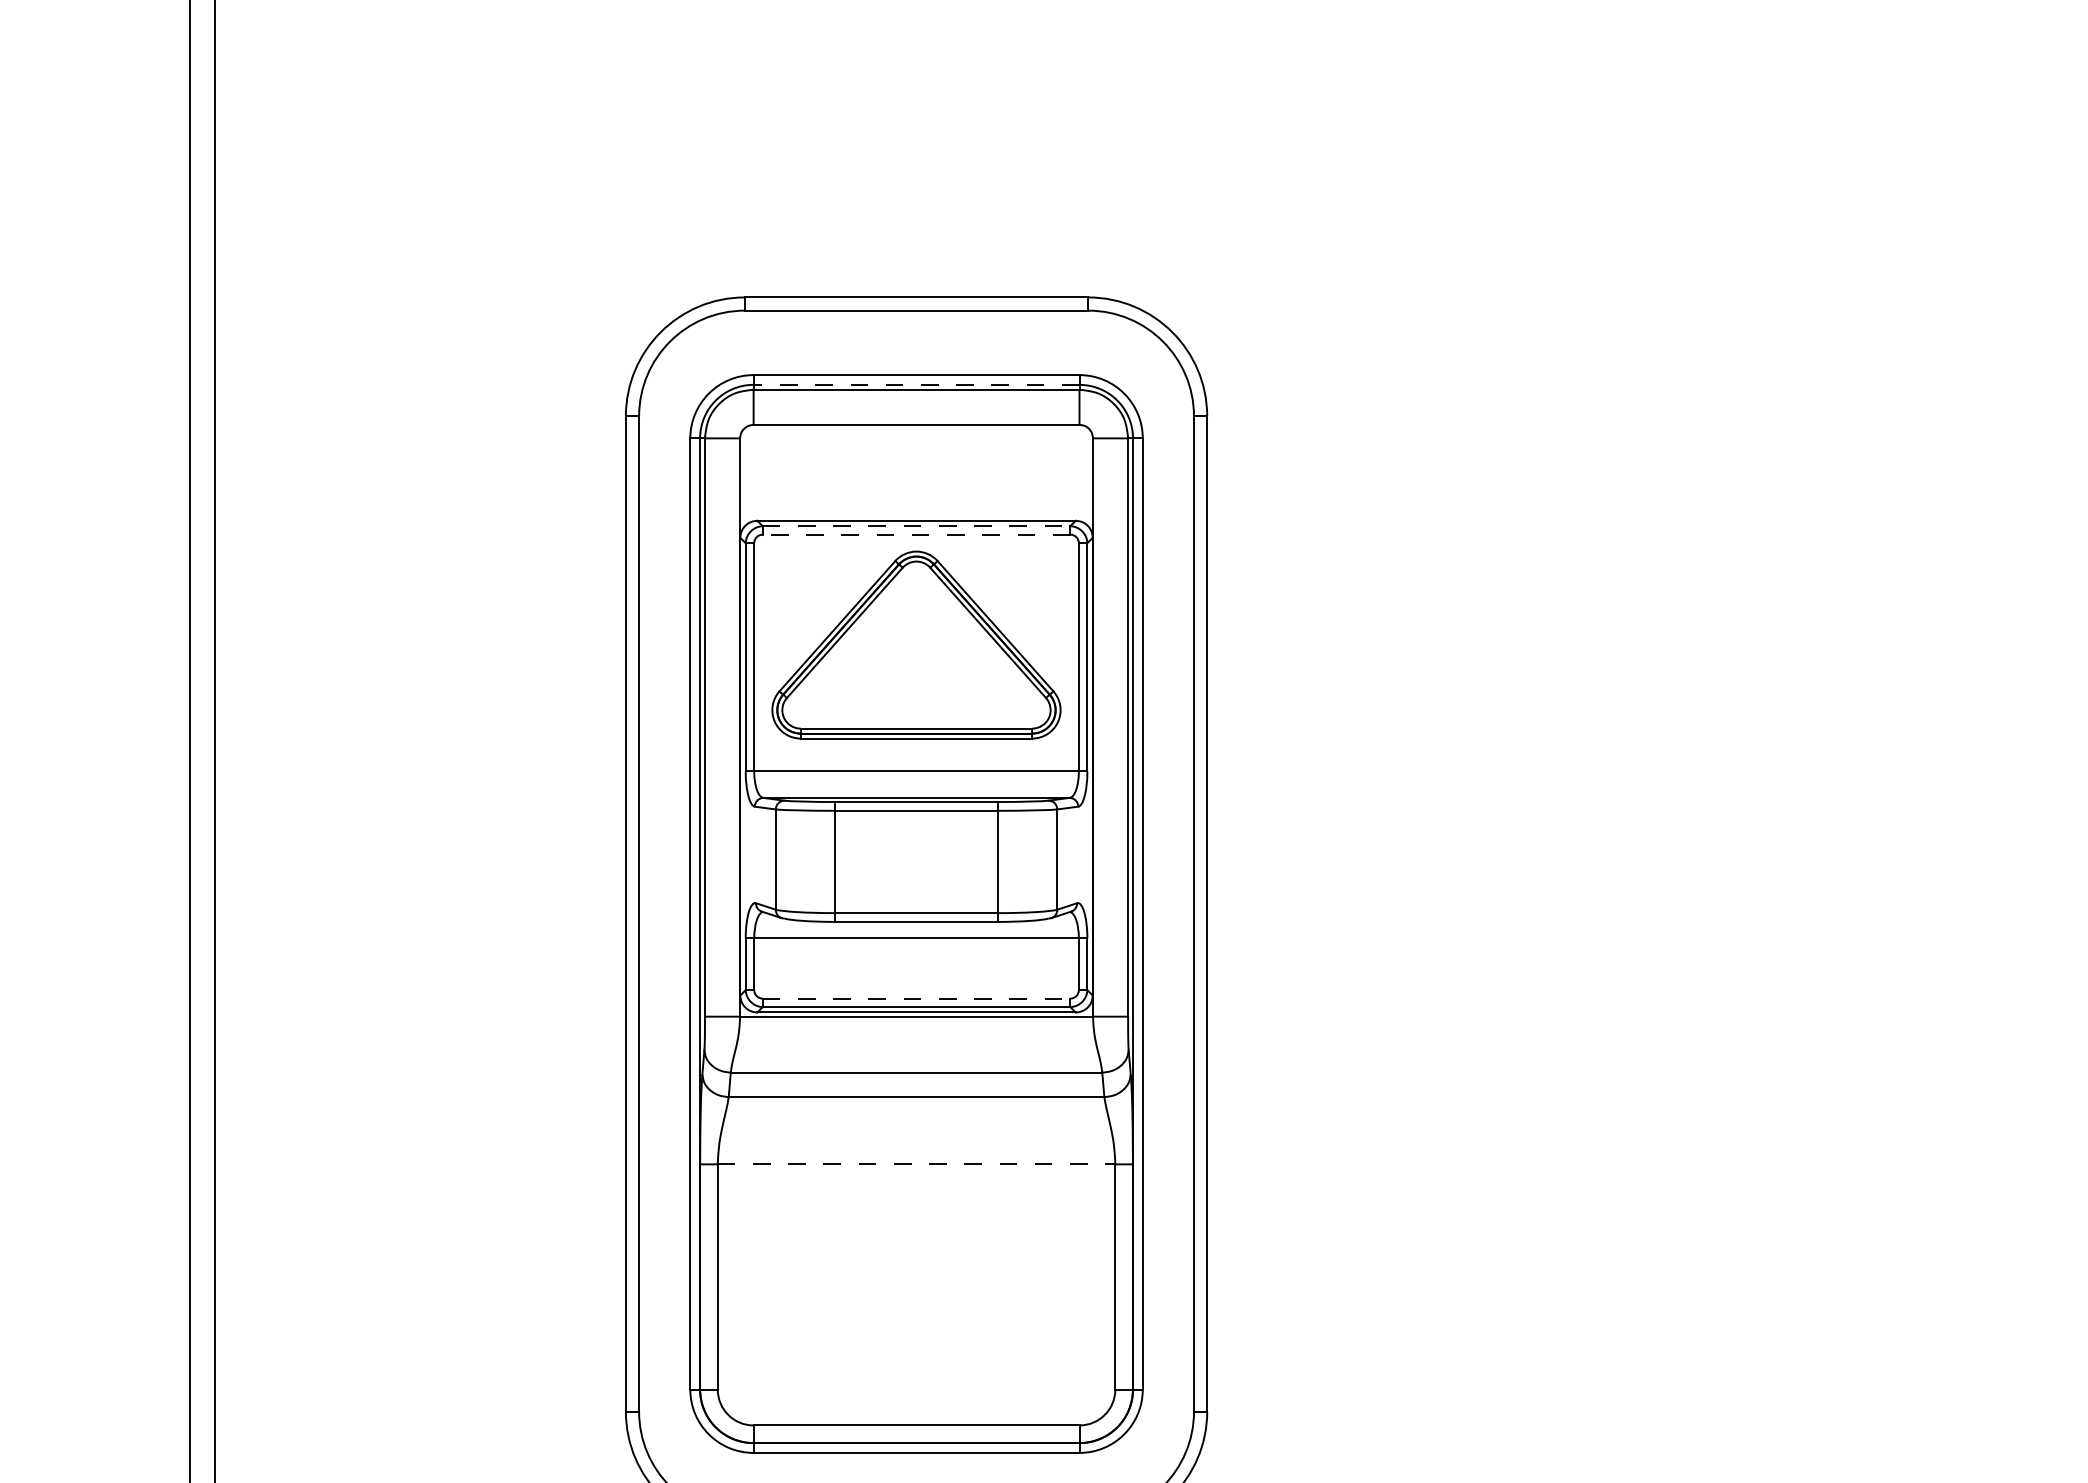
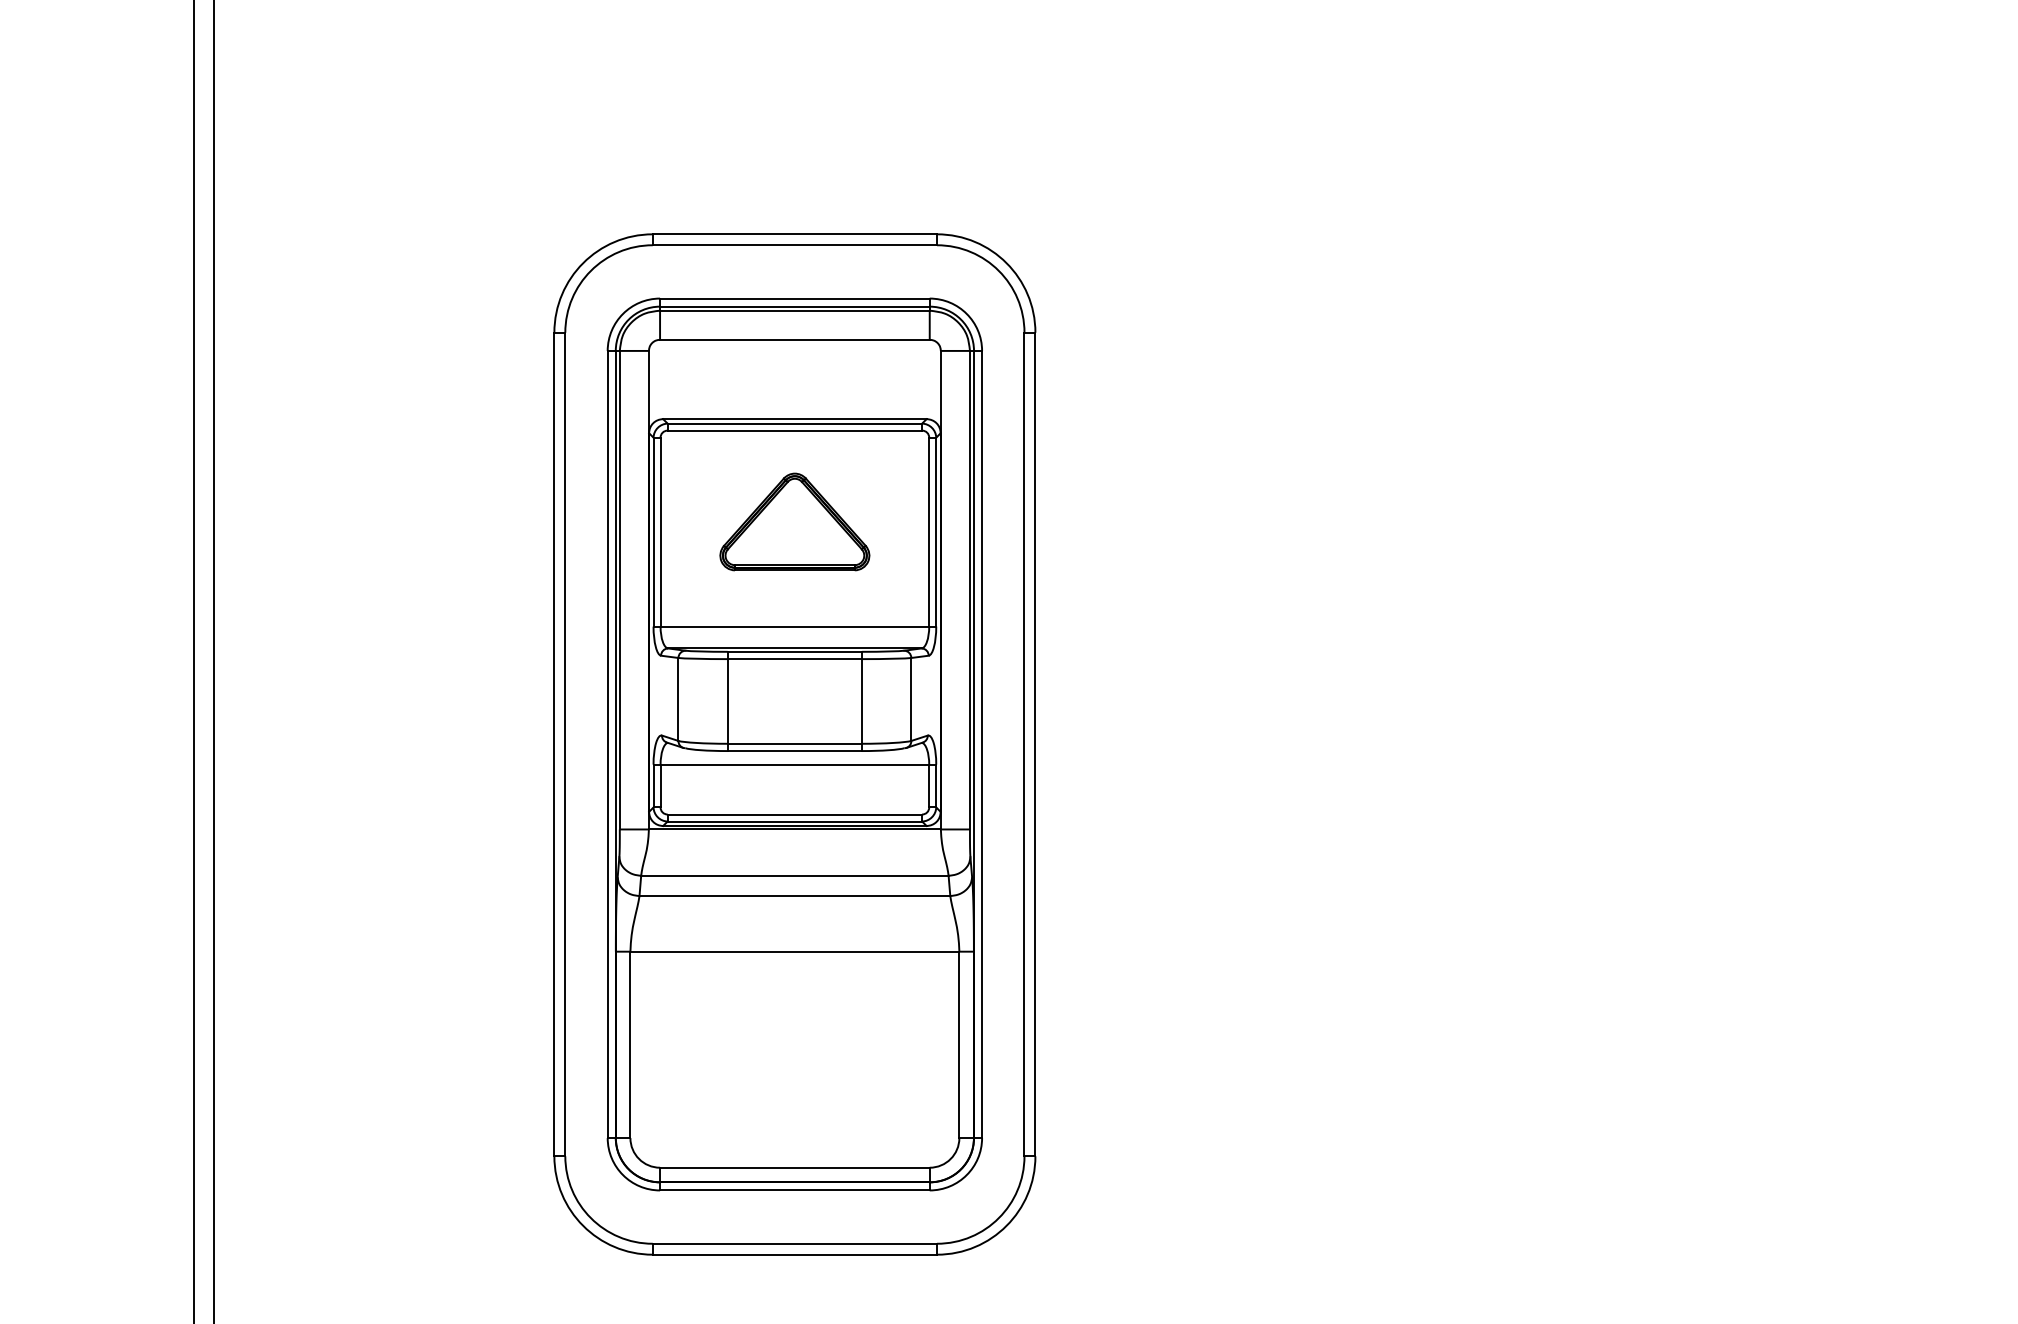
line: (916, 384) -> (794, 306), dashed -> solid
line: (917, 526) -> (795, 423), dashed -> solid
line: (916, 534) -> (794, 430), dashed -> solid
part: (916, 644) -> (794, 521), size x0.62
line: (917, 998) -> (795, 814), dashed -> solid
line: (917, 1164) -> (795, 951), dashed -> solid

